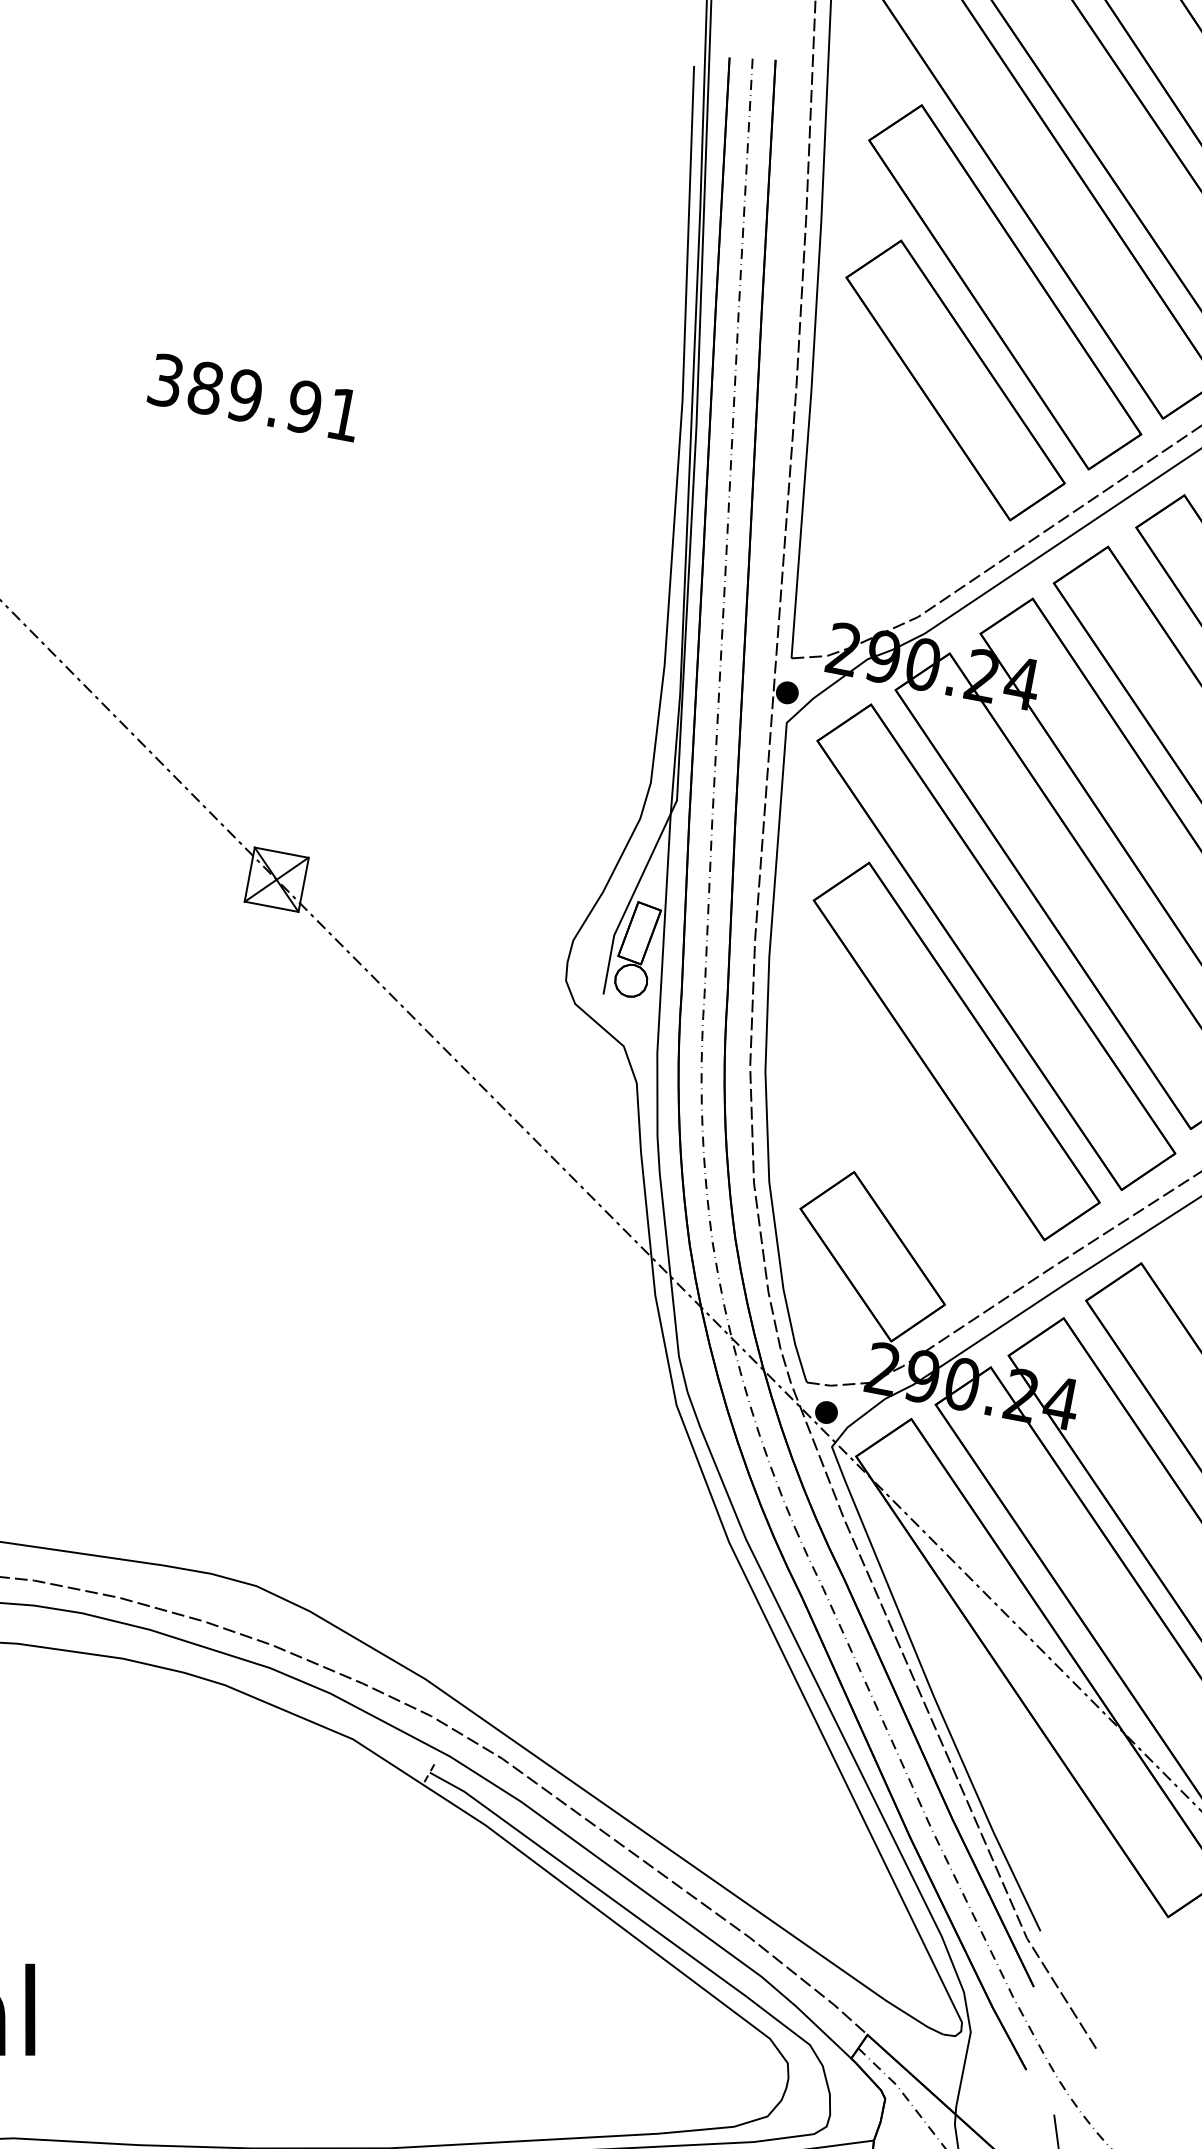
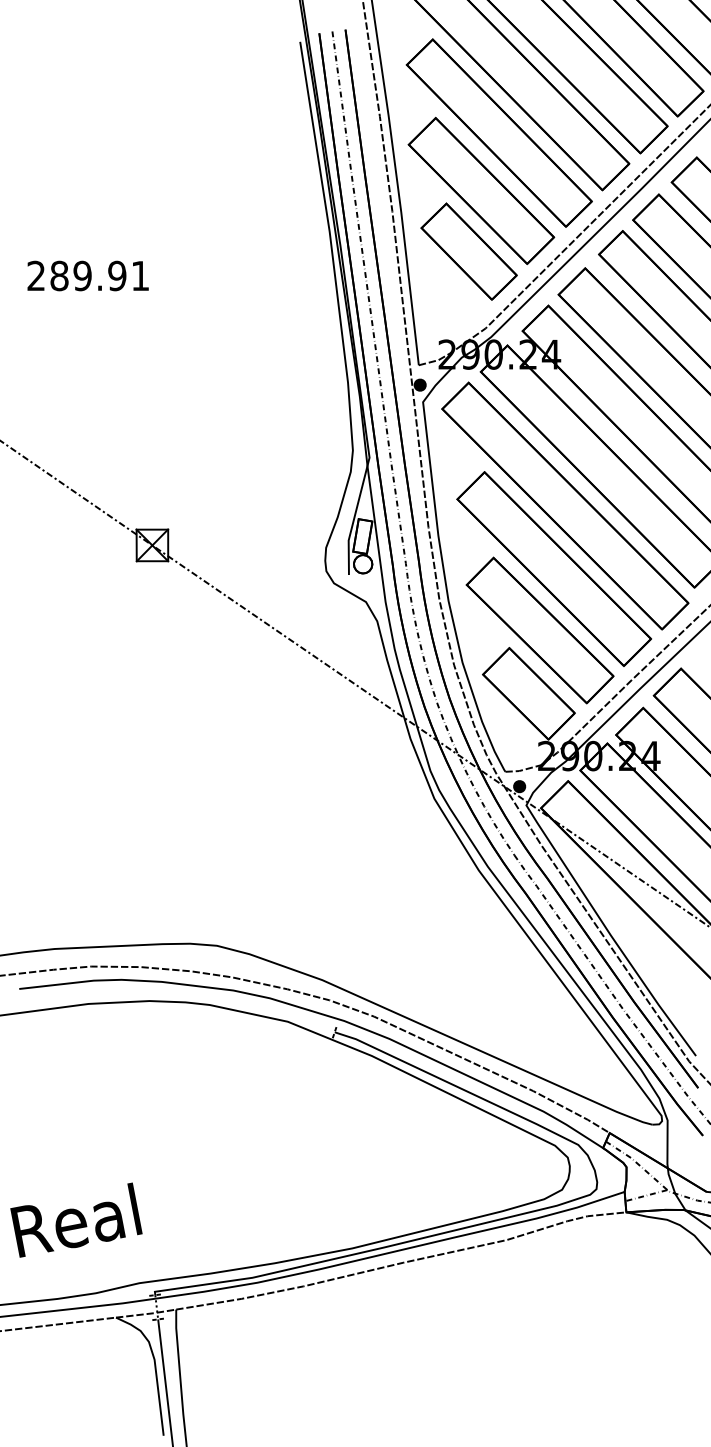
text: (166, 381) -> (36, 276), 389.91 -> 289.91
part: (913, 479) -> (468, 251), added
part: (911, 1151) -> (539, 630), added

